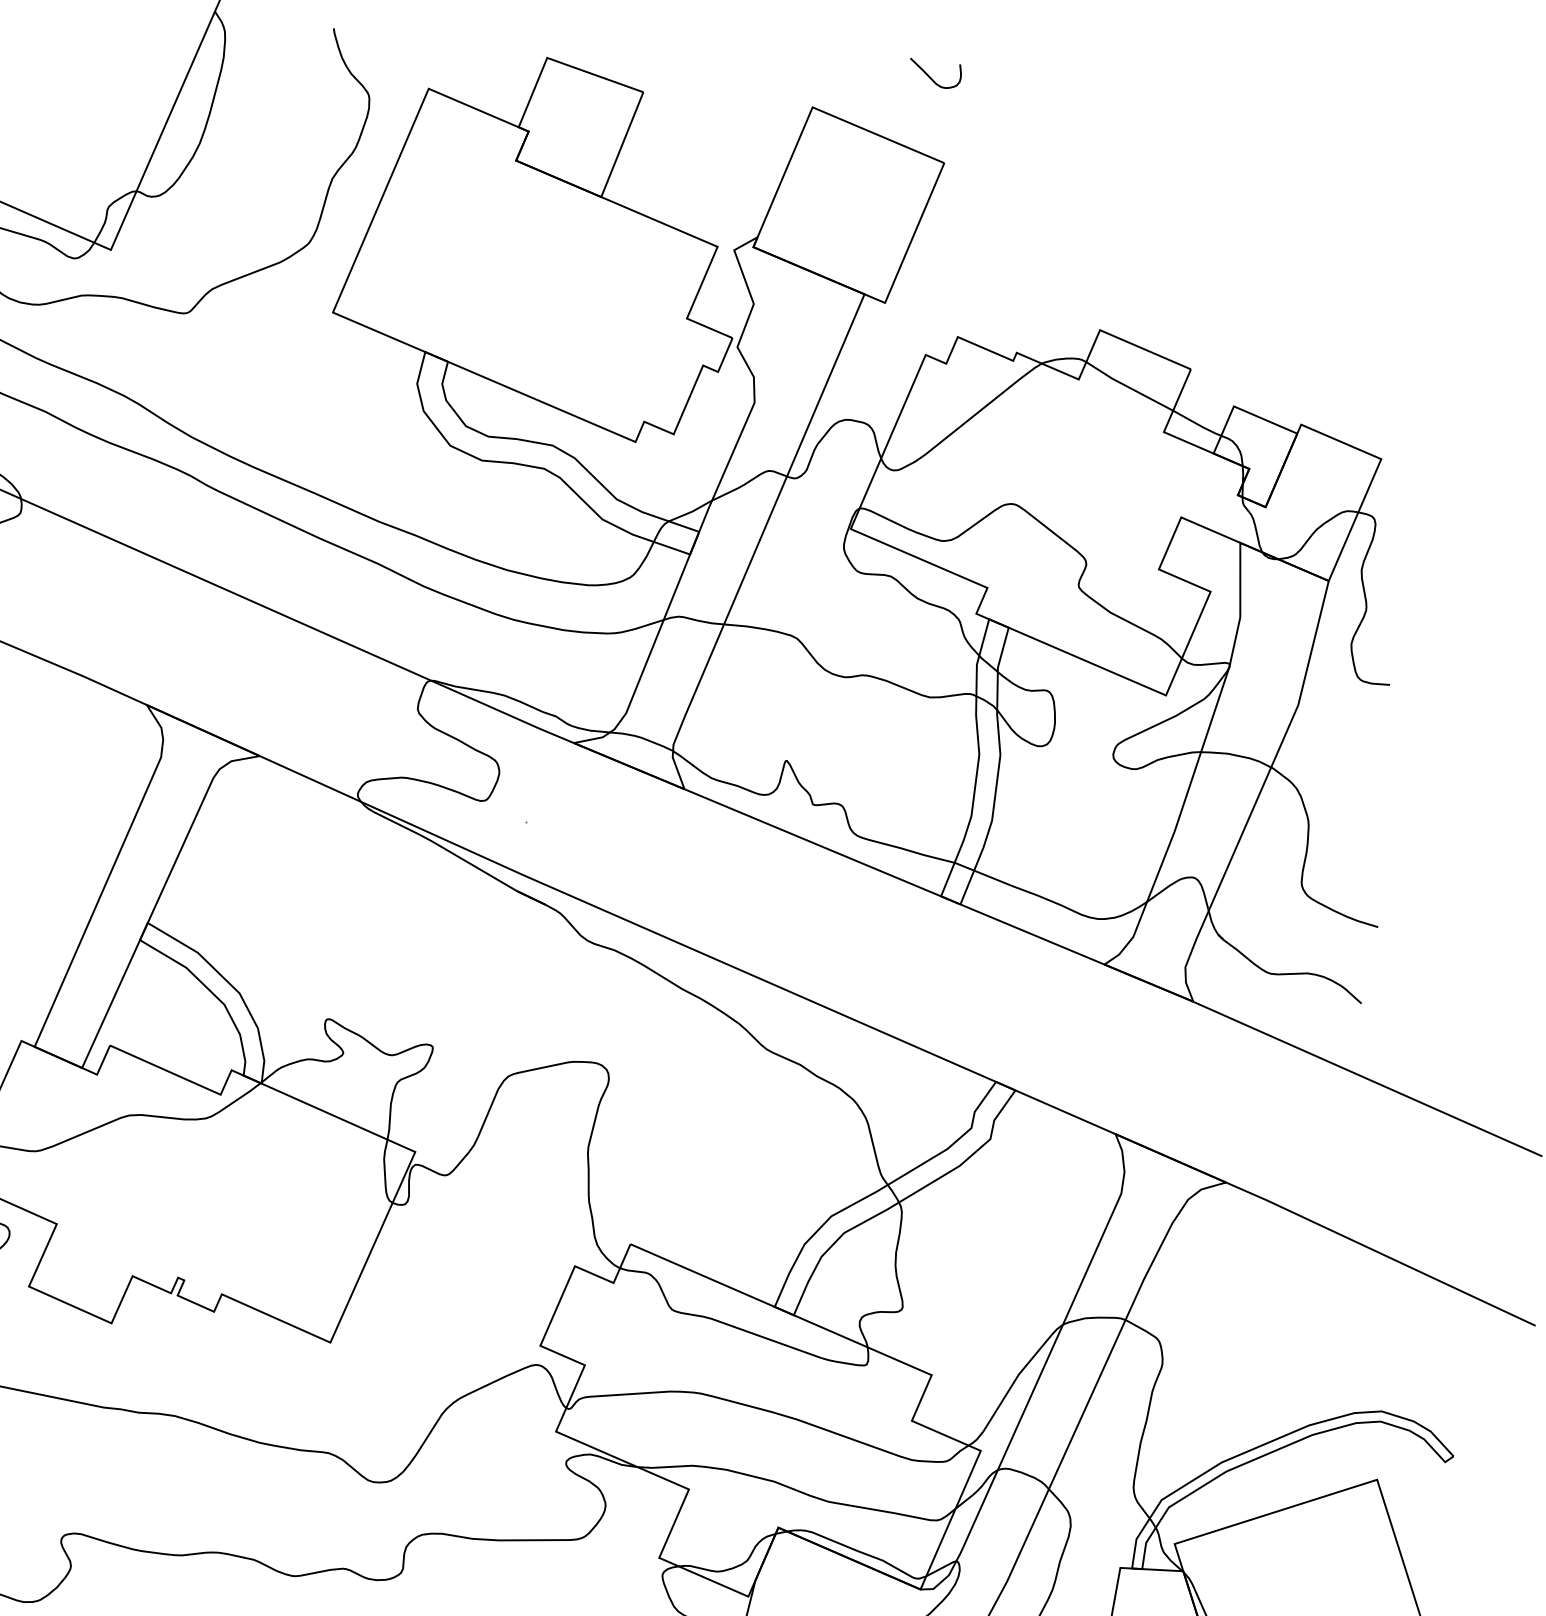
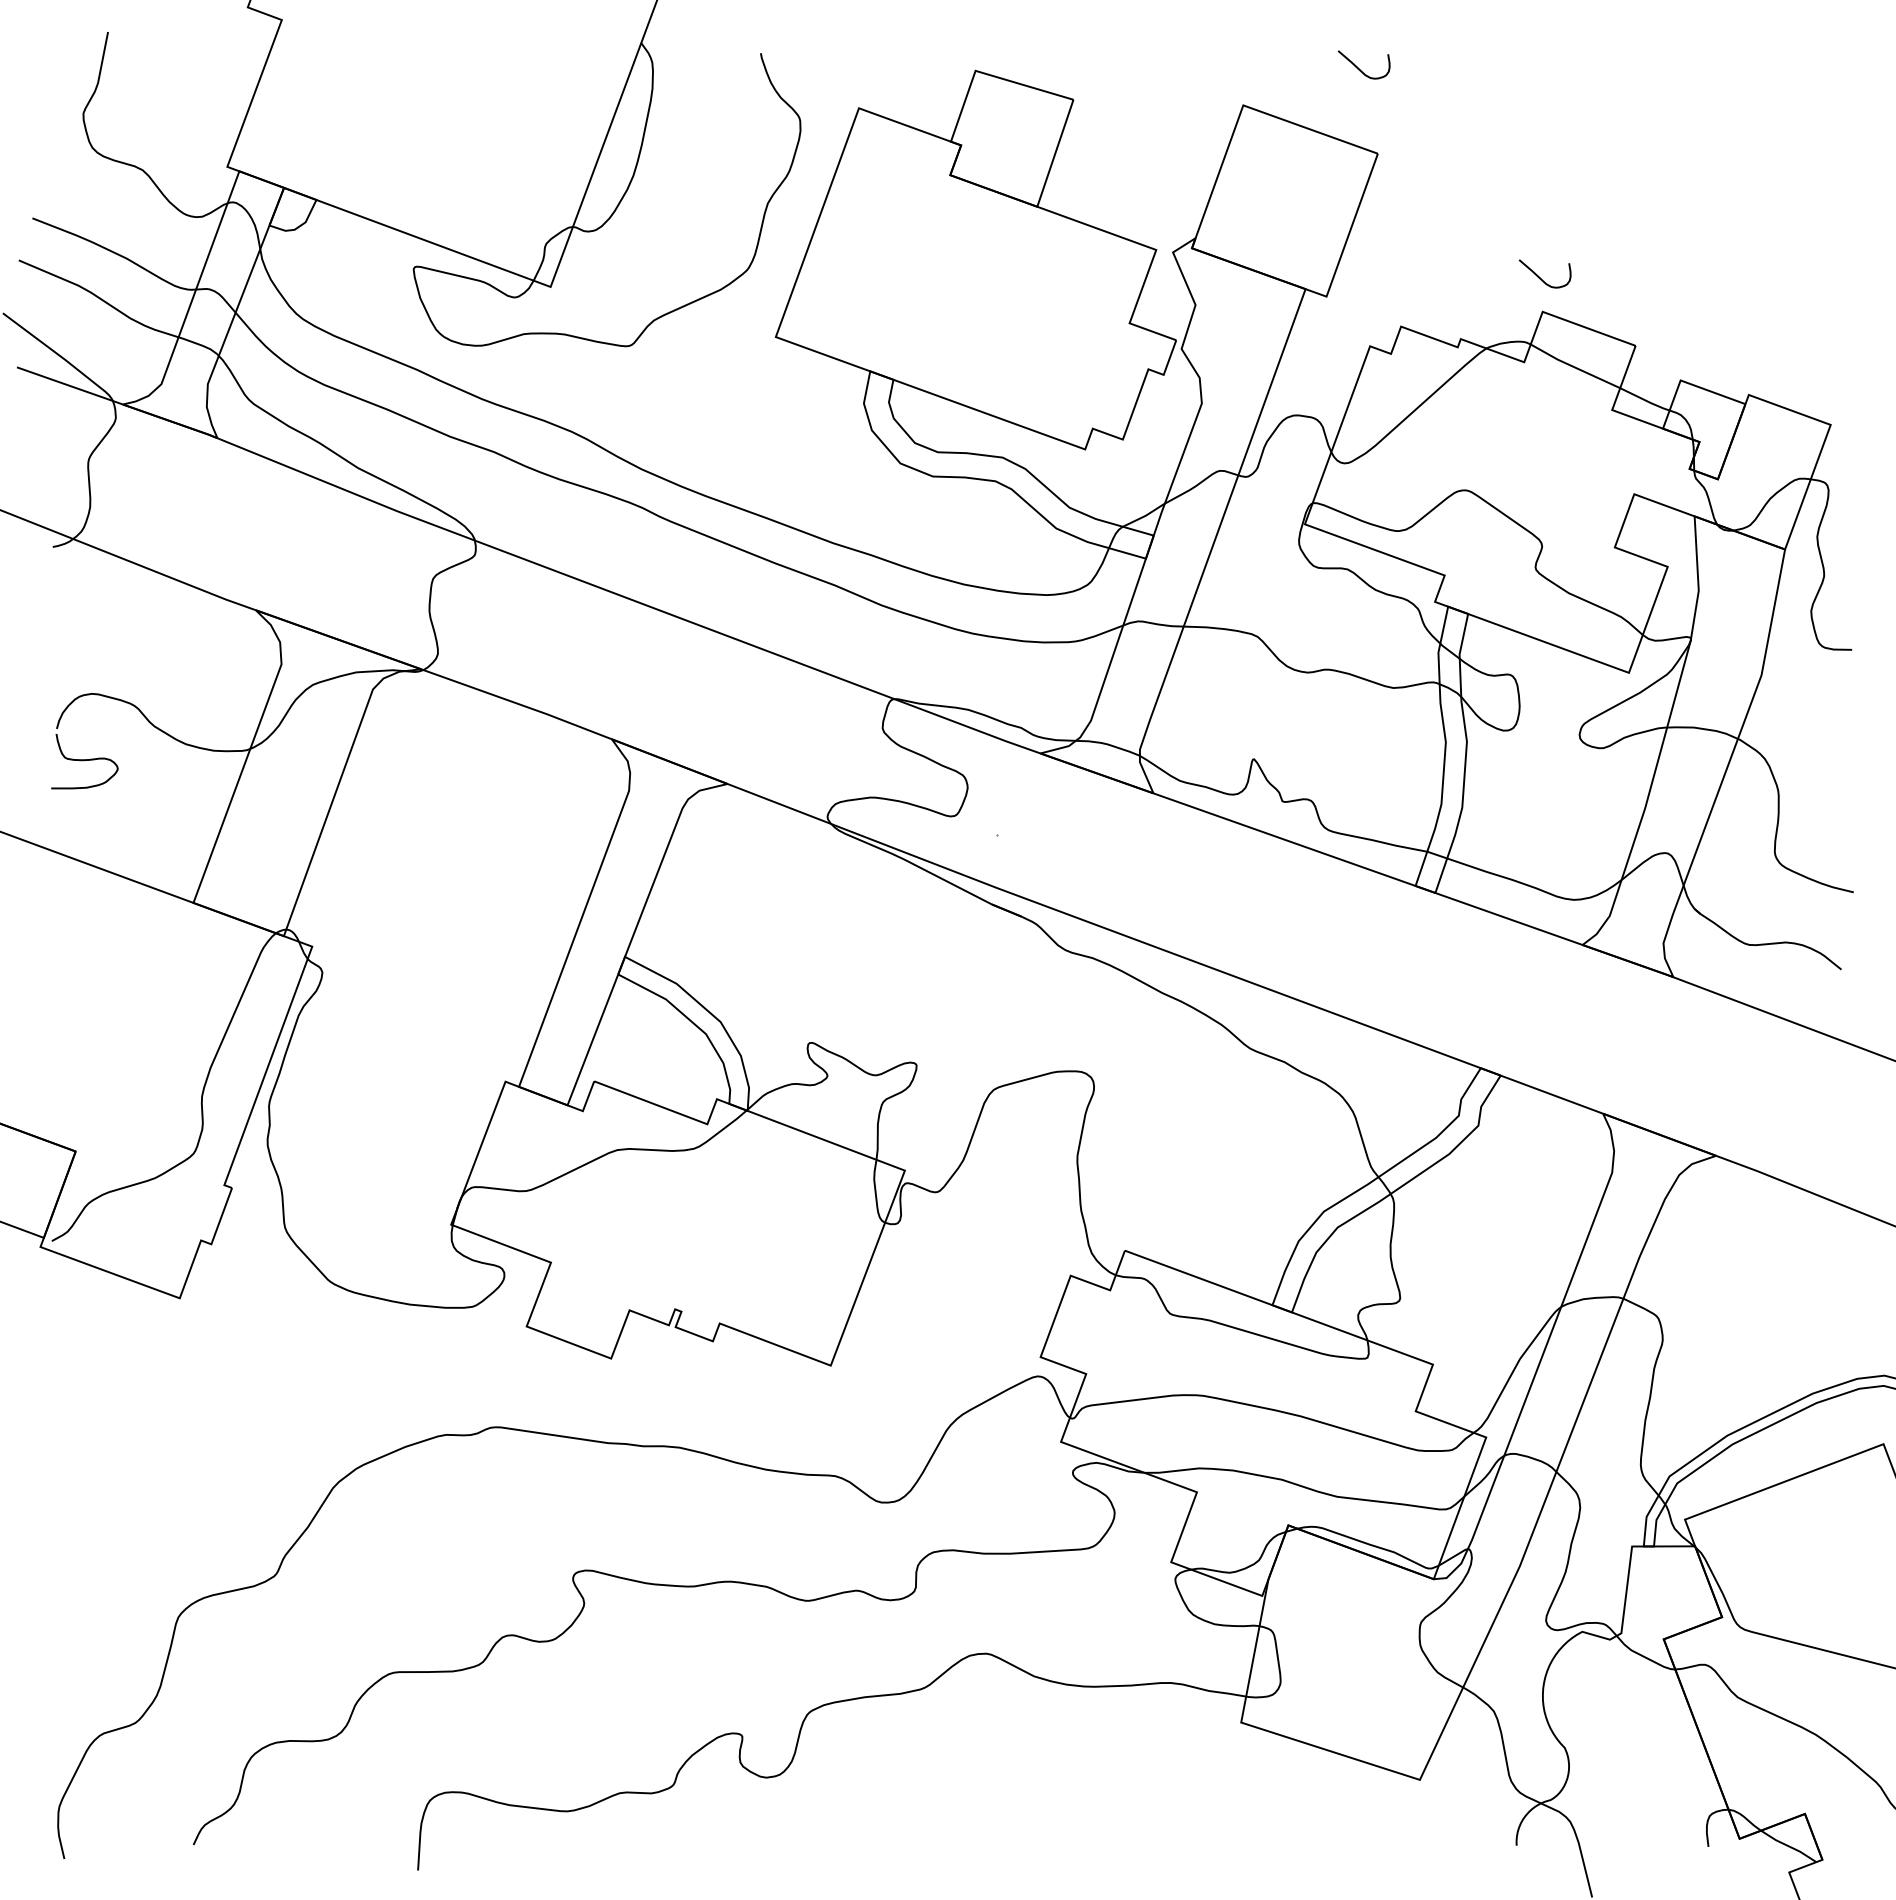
curve: (1099, 295) -> (1540, 277), added

